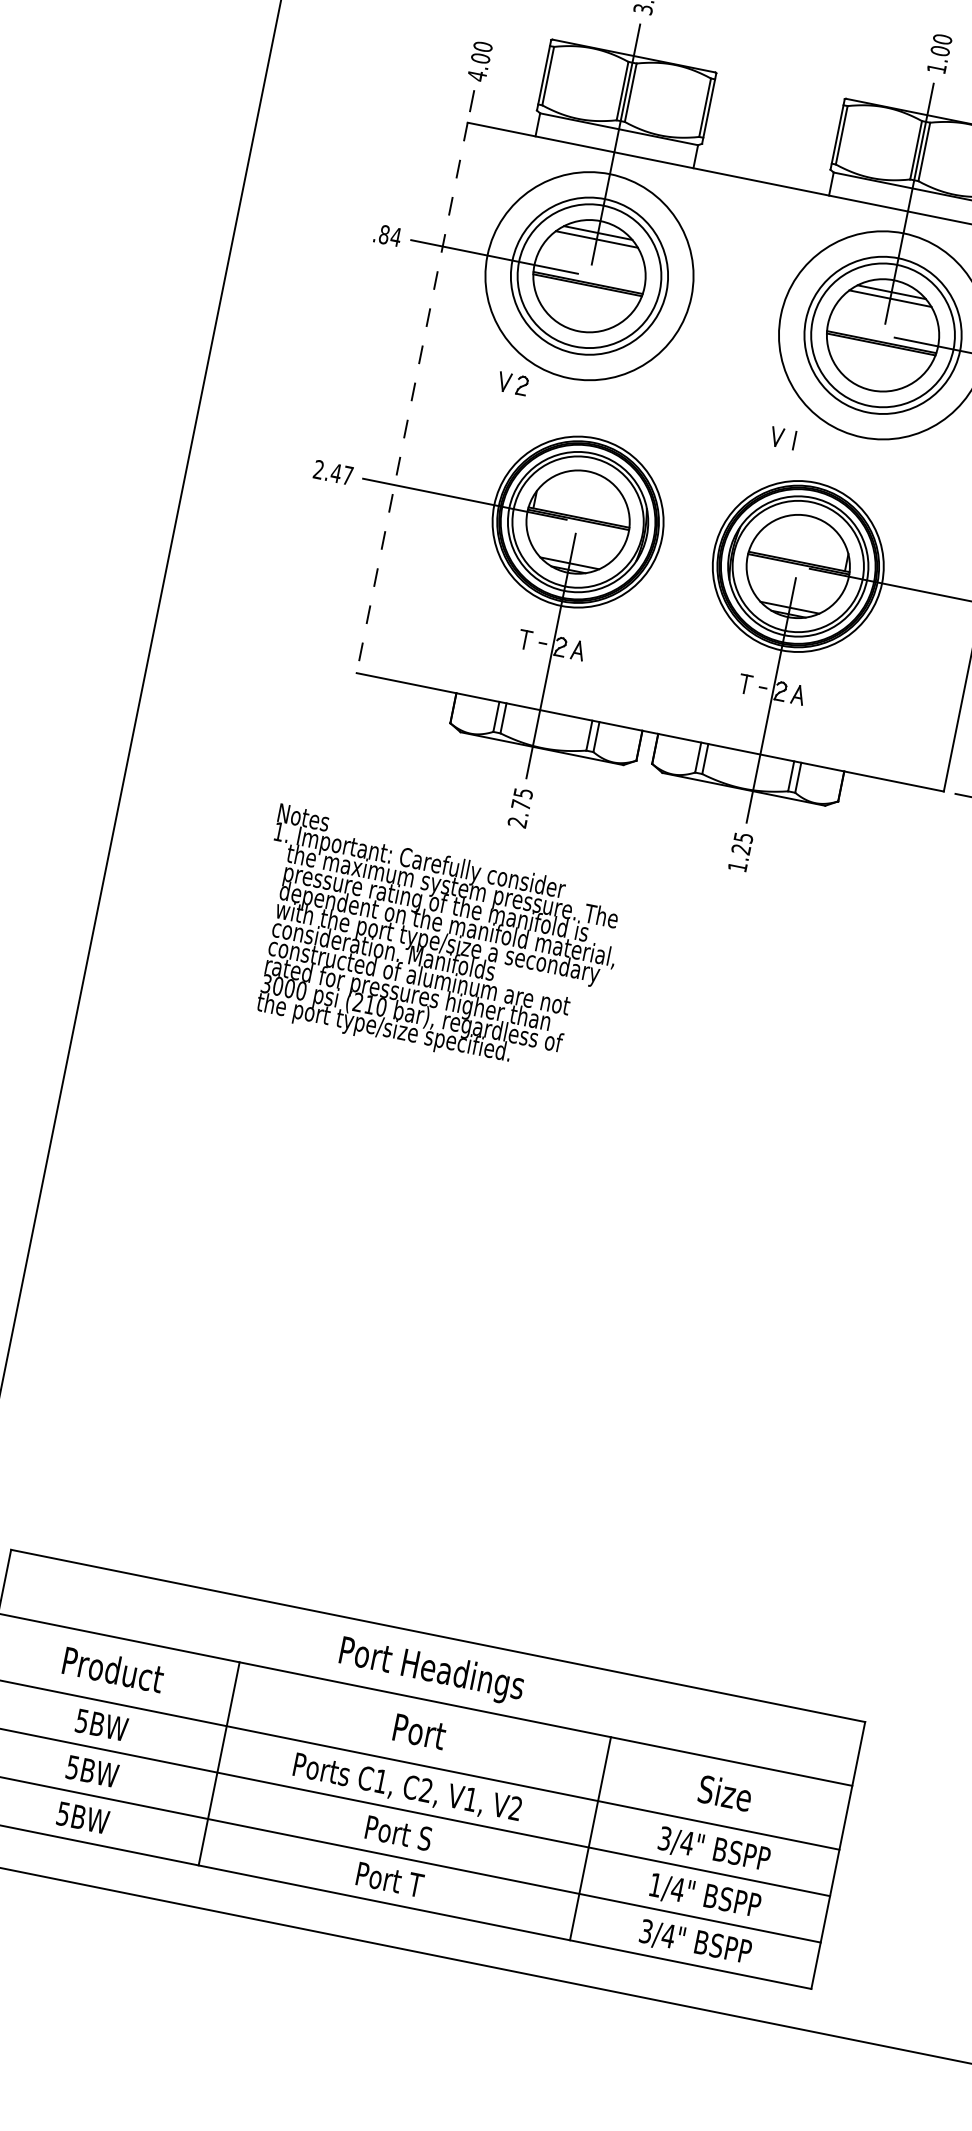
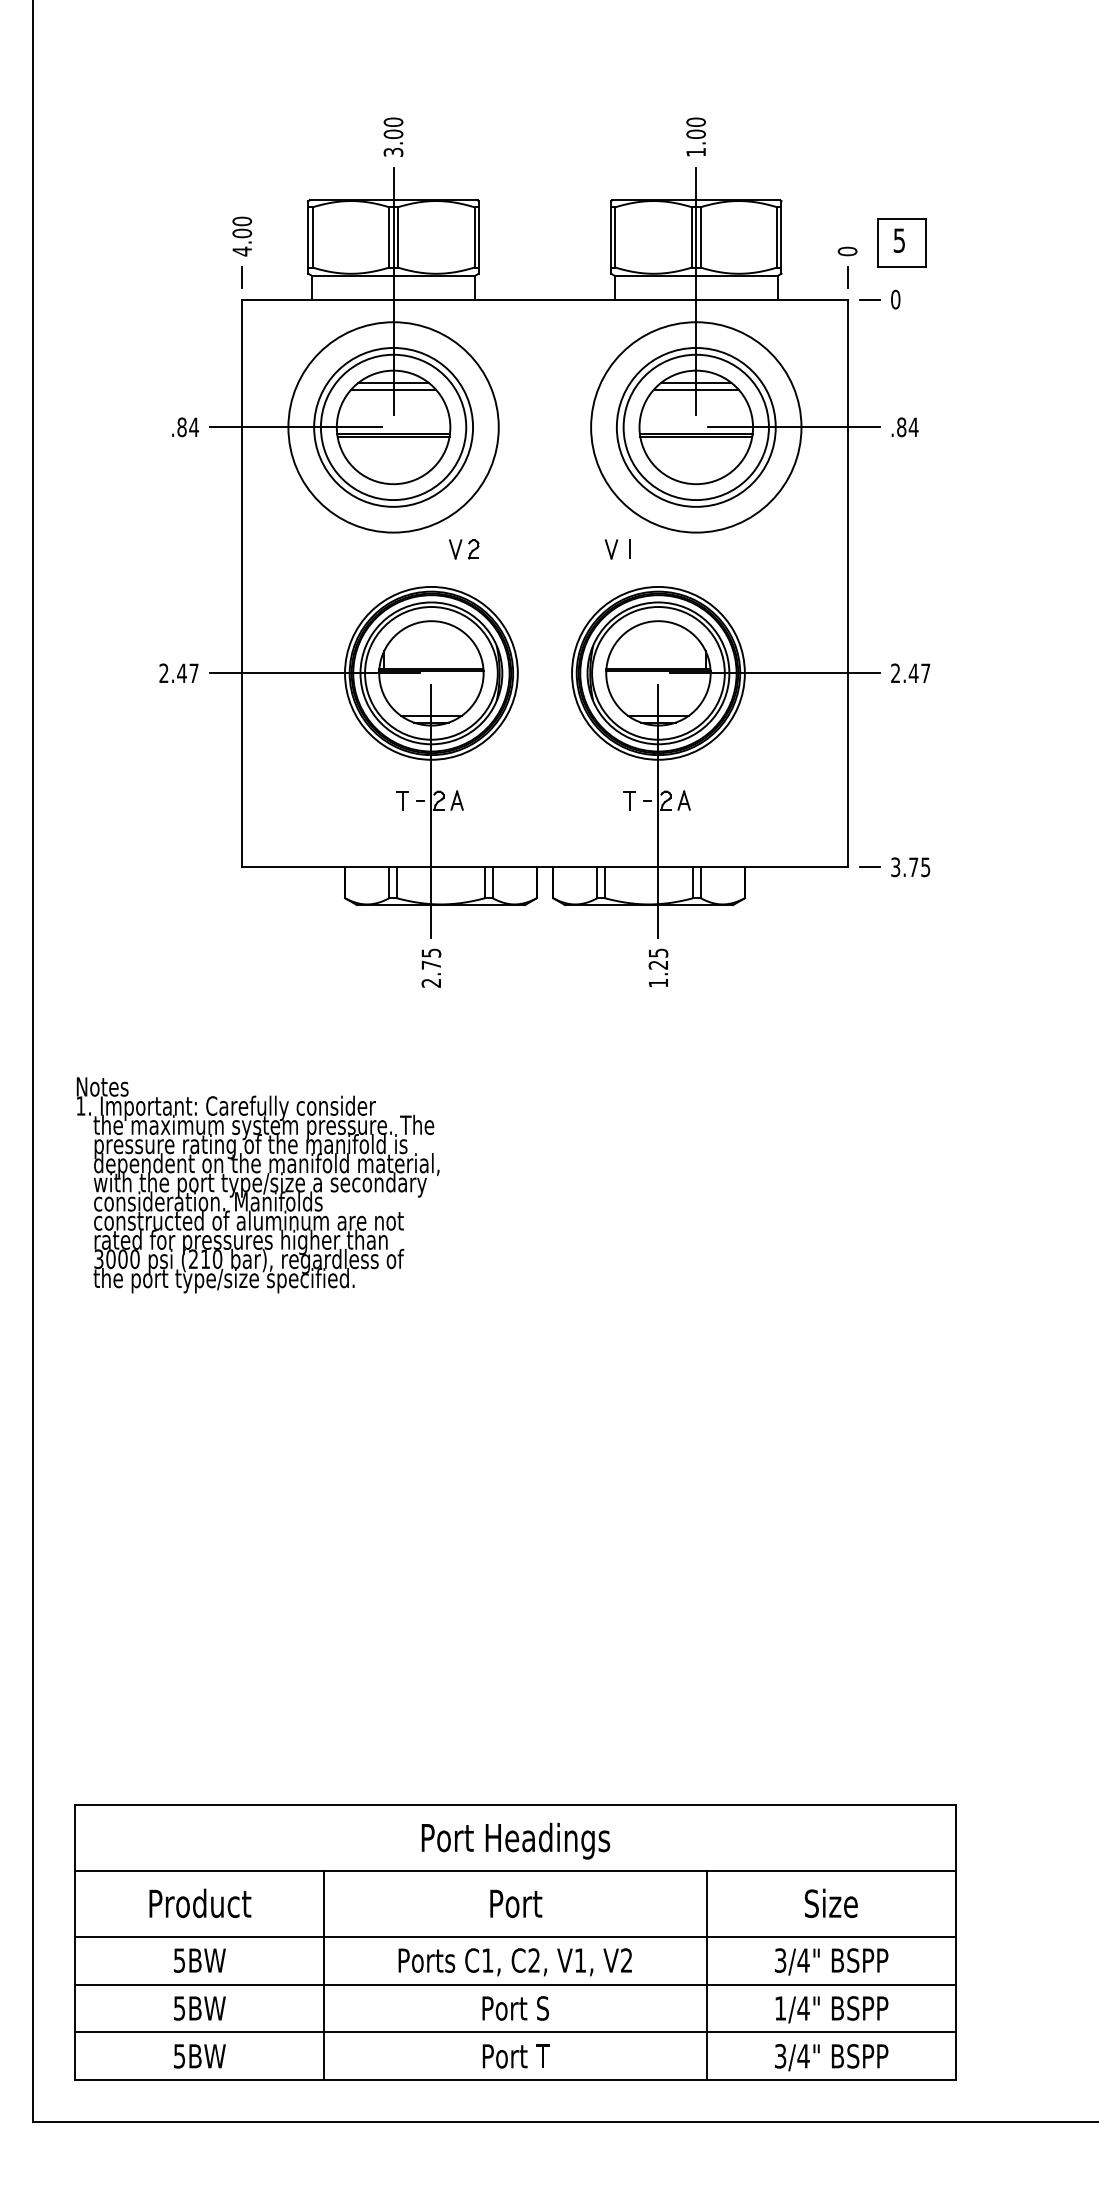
part: (513, 384) -> (464, 549), moved
line: (412, 398) -> (242, 583), dashed -> solid
text: (434, 943) -> (257, 1185), moved

